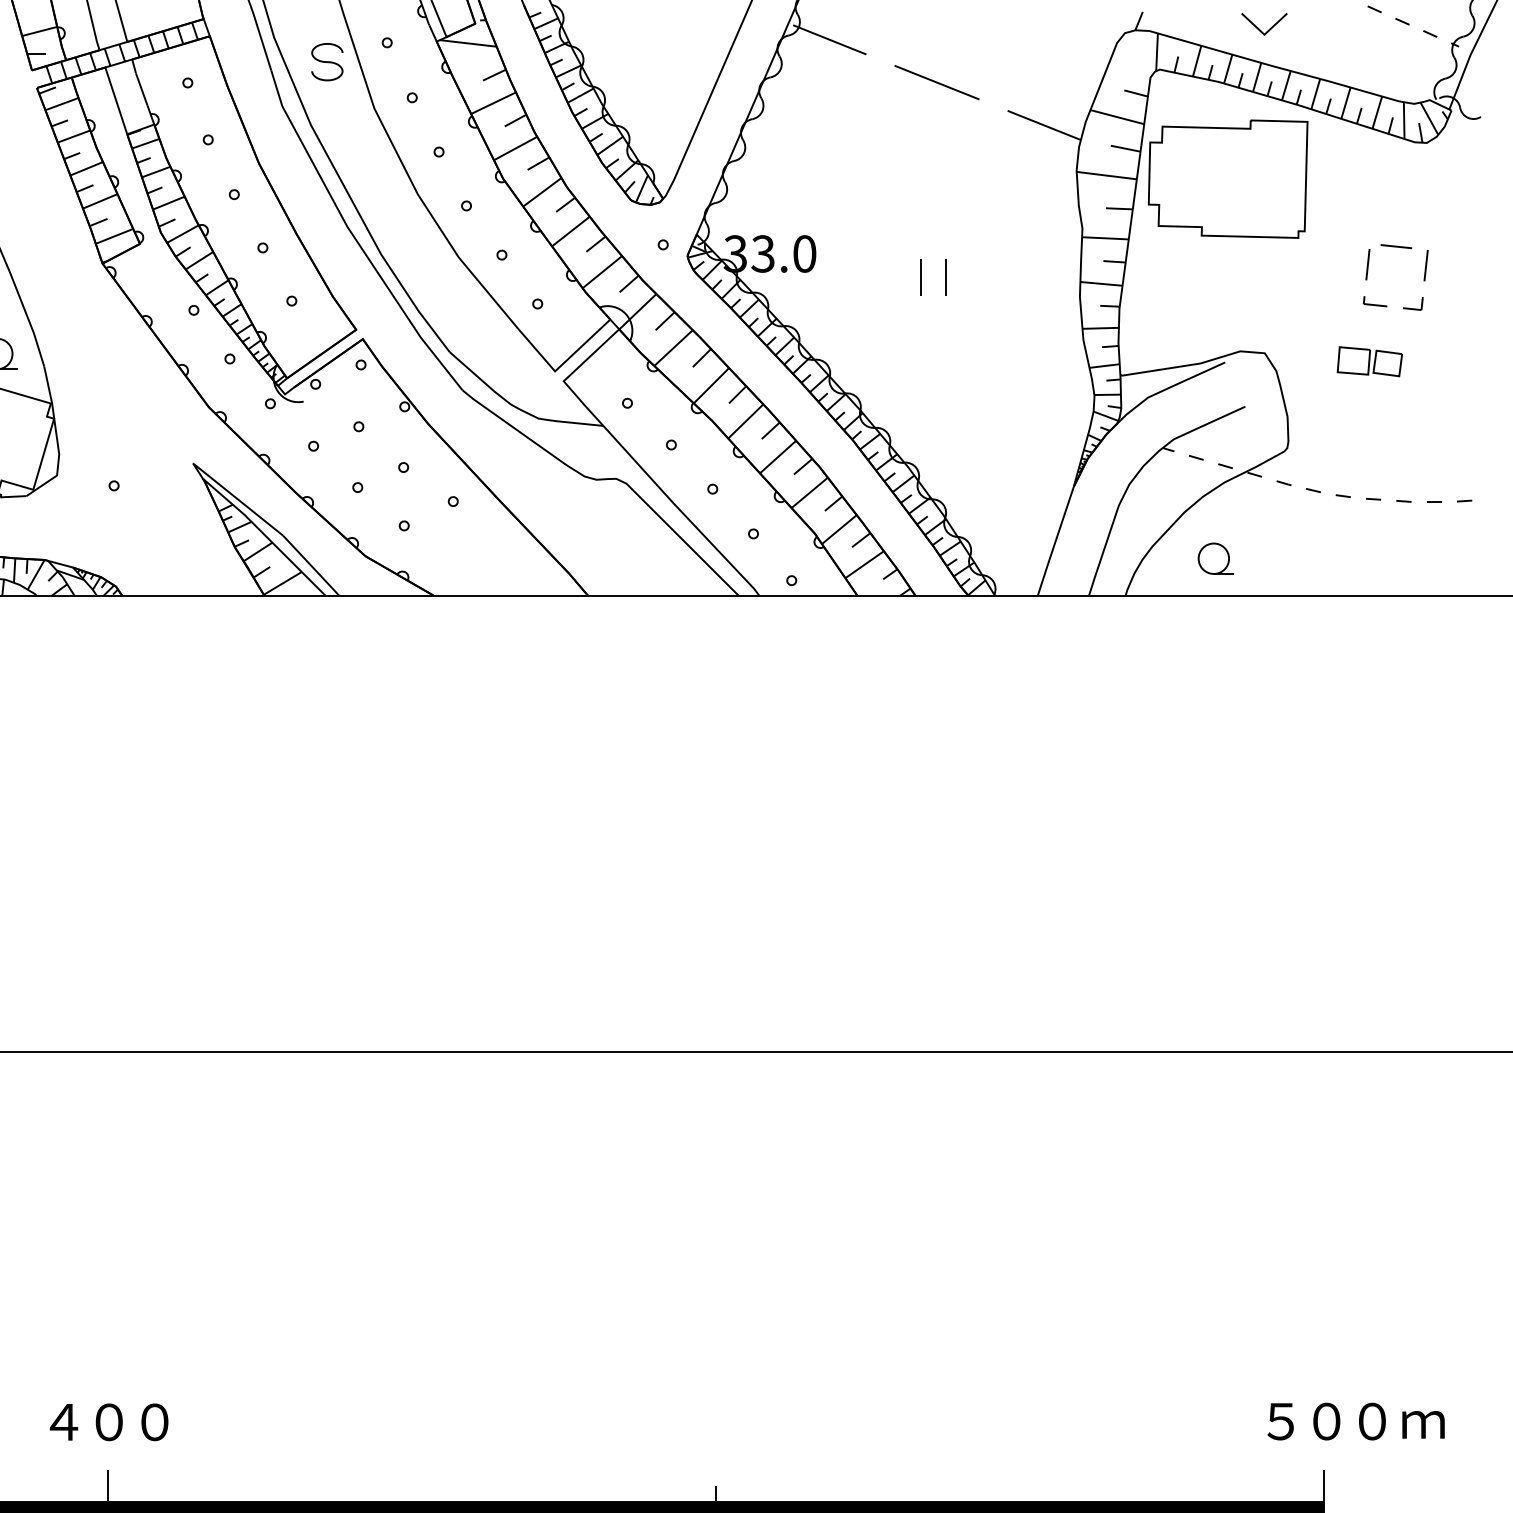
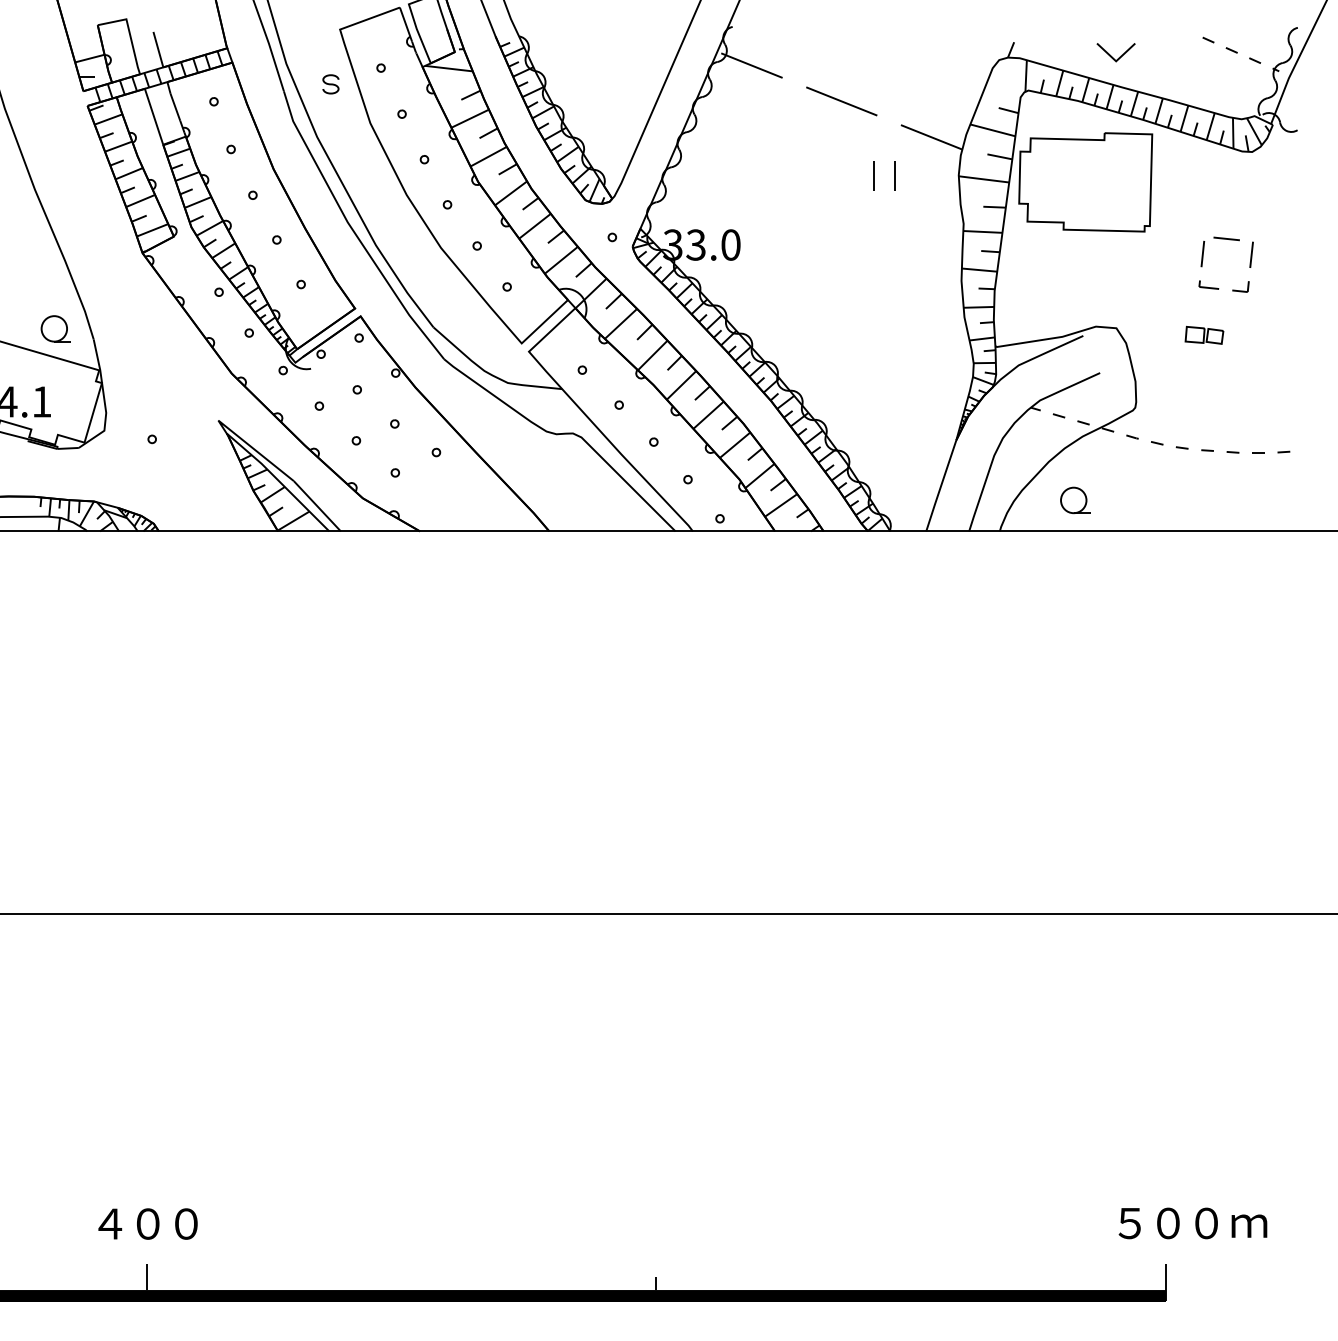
part: (326, 62) -> (330, 84), size x0.6
part: (921, 277) -> (874, 175), moved
part: (1369, 361) -> (1204, 335), size x0.7

